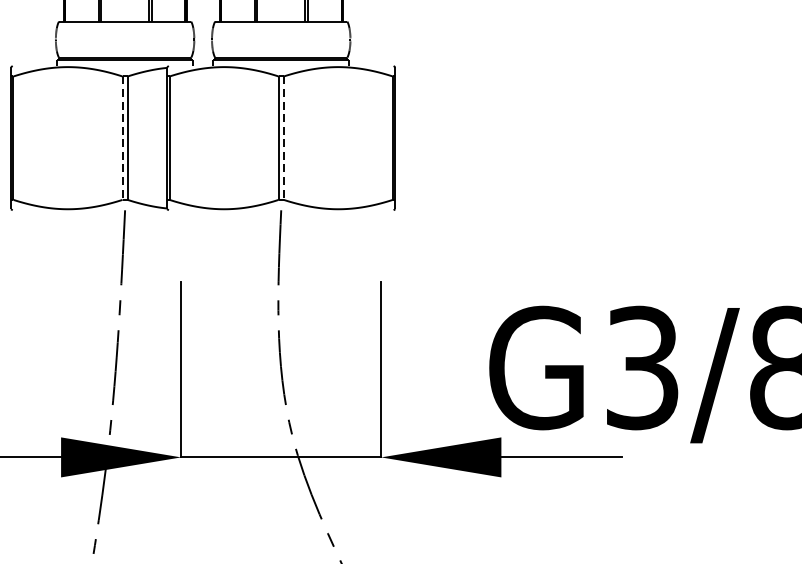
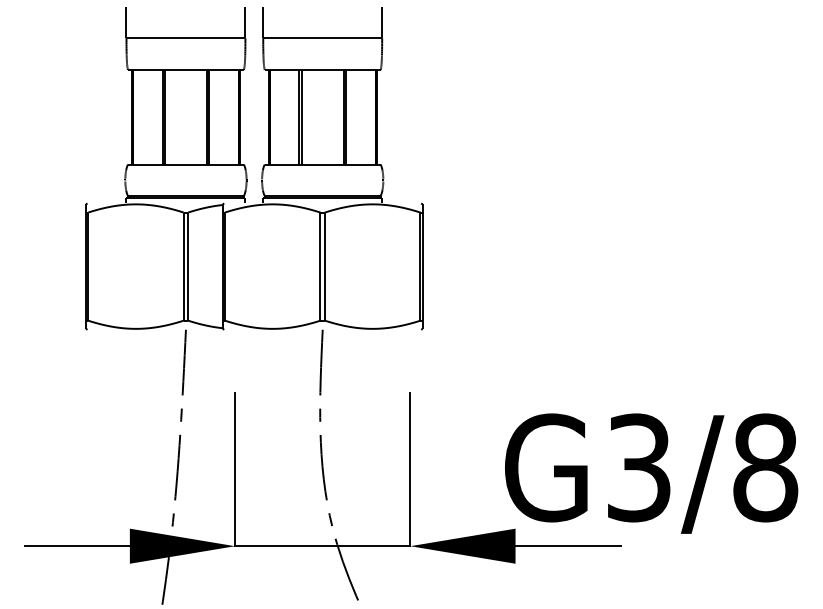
line: (122, 139) -> (183, 267), dashed -> solid
line: (283, 139) -> (324, 267), dashed -> solid

